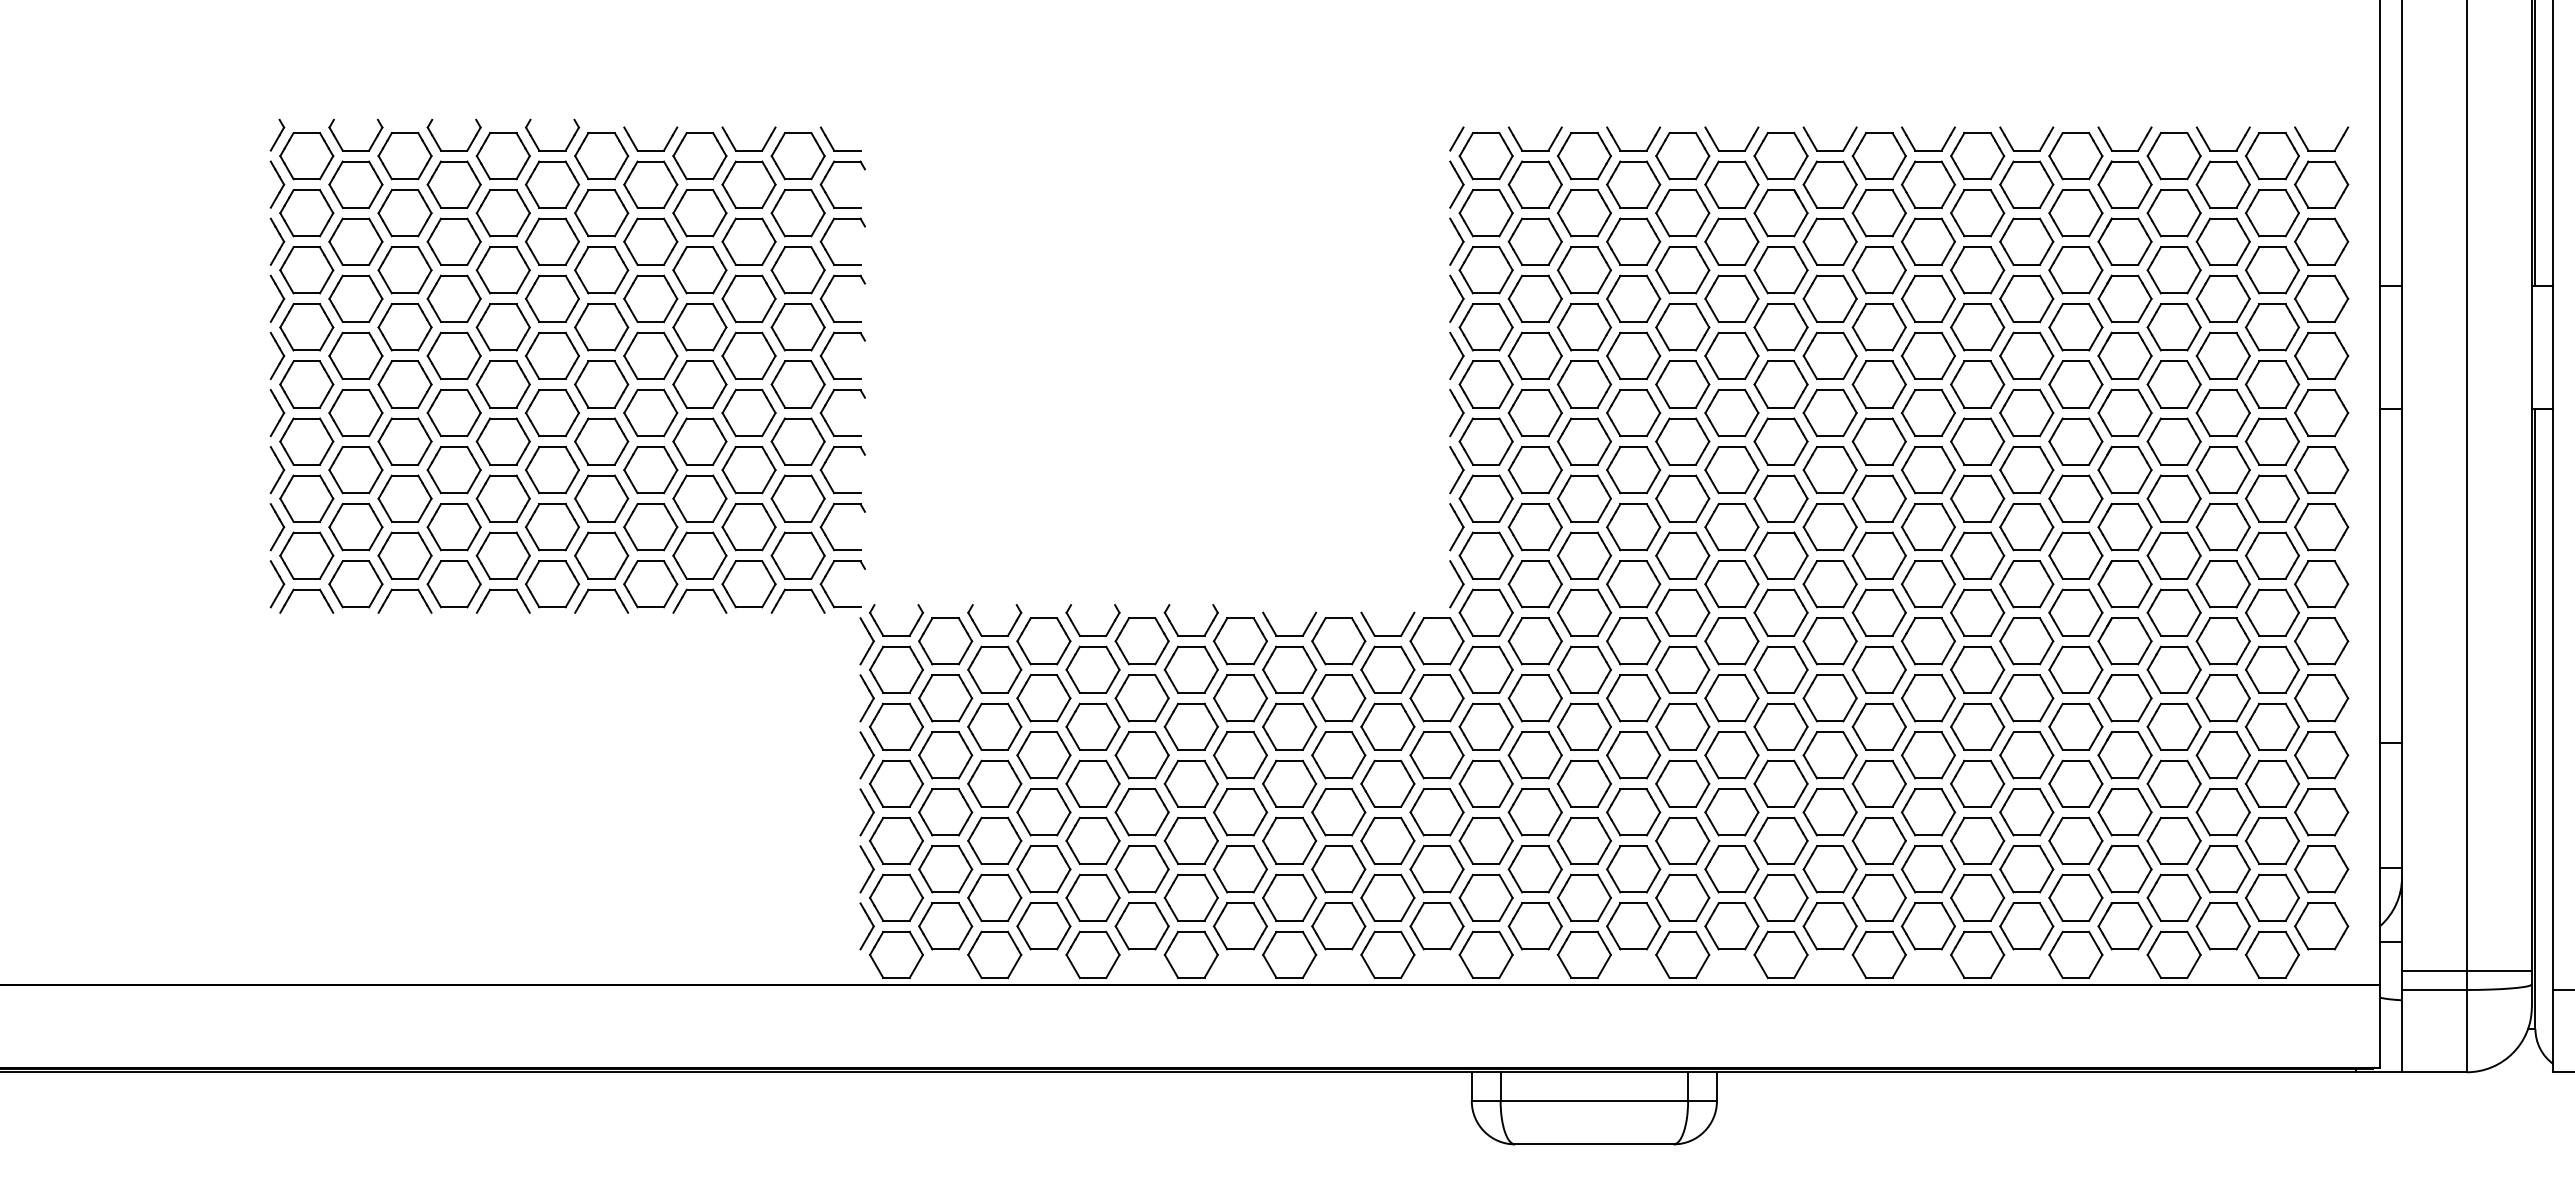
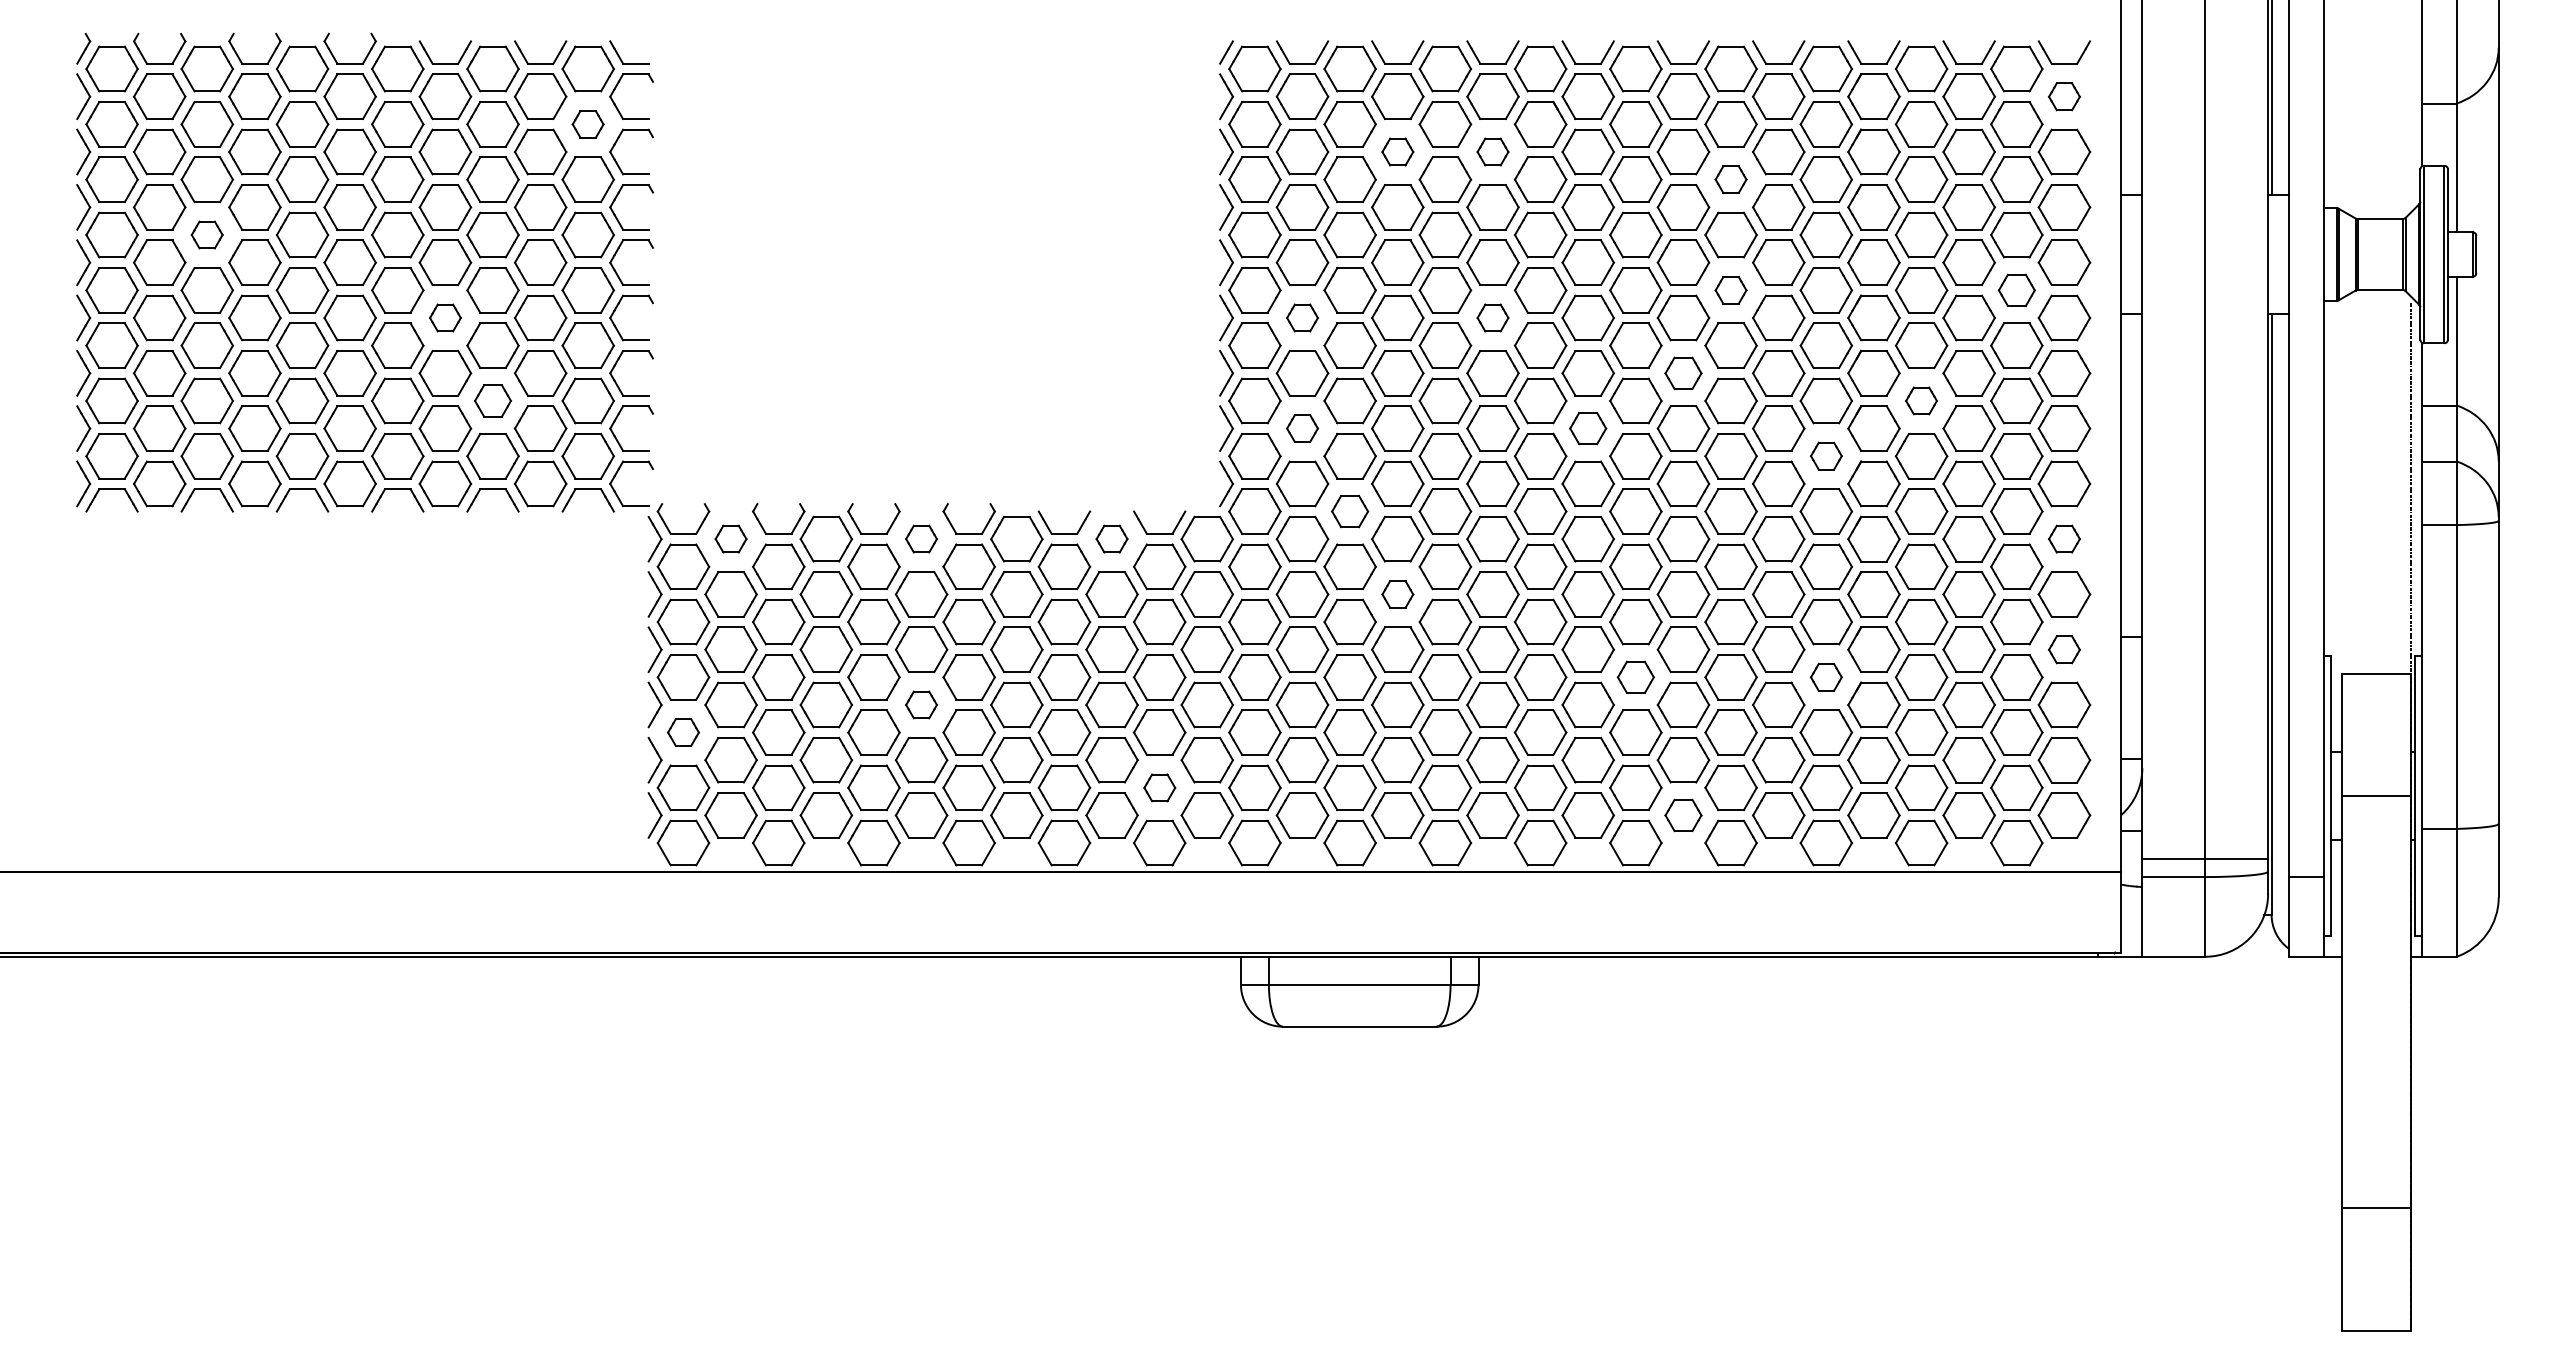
part: (2321, 184) -> (2064, 96), size x0.6
part: (797, 213) -> (587, 124), size x0.6
part: (1633, 241) -> (1397, 151), size x0.6
part: (1731, 241) -> (1492, 151), size x0.6
part: (1976, 270) -> (1730, 179), size x0.6
part: (404, 326) -> (206, 234), size x0.6
part: (1976, 384) -> (1730, 290), size x0.6
part: (2272, 384) -> (2016, 290), size x0.7
part: (650, 412) -> (445, 317), size x0.6
part: (1535, 412) -> (1302, 317), size x0.6
part: (1731, 412) -> (1492, 317), size x0.6
part: (1928, 470) -> (1683, 373), size x0.7
part: (699, 498) -> (492, 400), size x0.7
part: (2174, 498) -> (1921, 400), size x0.6
part: (1535, 527) -> (1302, 428), size x0.6
part: (1829, 527) -> (1587, 428), size x0.7
part: (2076, 554) -> (1826, 455), size x0.6
part: (1583, 612) -> (1349, 511), size x0.7
part: (944, 640) -> (730, 538), size x0.6
part: (1142, 640) -> (921, 538), size x0.6
part: (1338, 640) -> (1111, 538), size x0.6
part: (2321, 640) -> (2064, 538), size x0.6
part: (1633, 698) -> (1397, 594), size x0.6
part: (2321, 755) -> (2064, 649), size x0.6
part: (1878, 784) -> (1635, 677), size x0.7
part: (2076, 784) -> (1826, 677), size x0.6
part: (1142, 811) -> (921, 704), size x0.6
part: (896, 840) -> (683, 732), size x0.6
part: (1387, 897) -> (1159, 787), size x0.6
part: (1928, 926) -> (1683, 815), size x0.7

